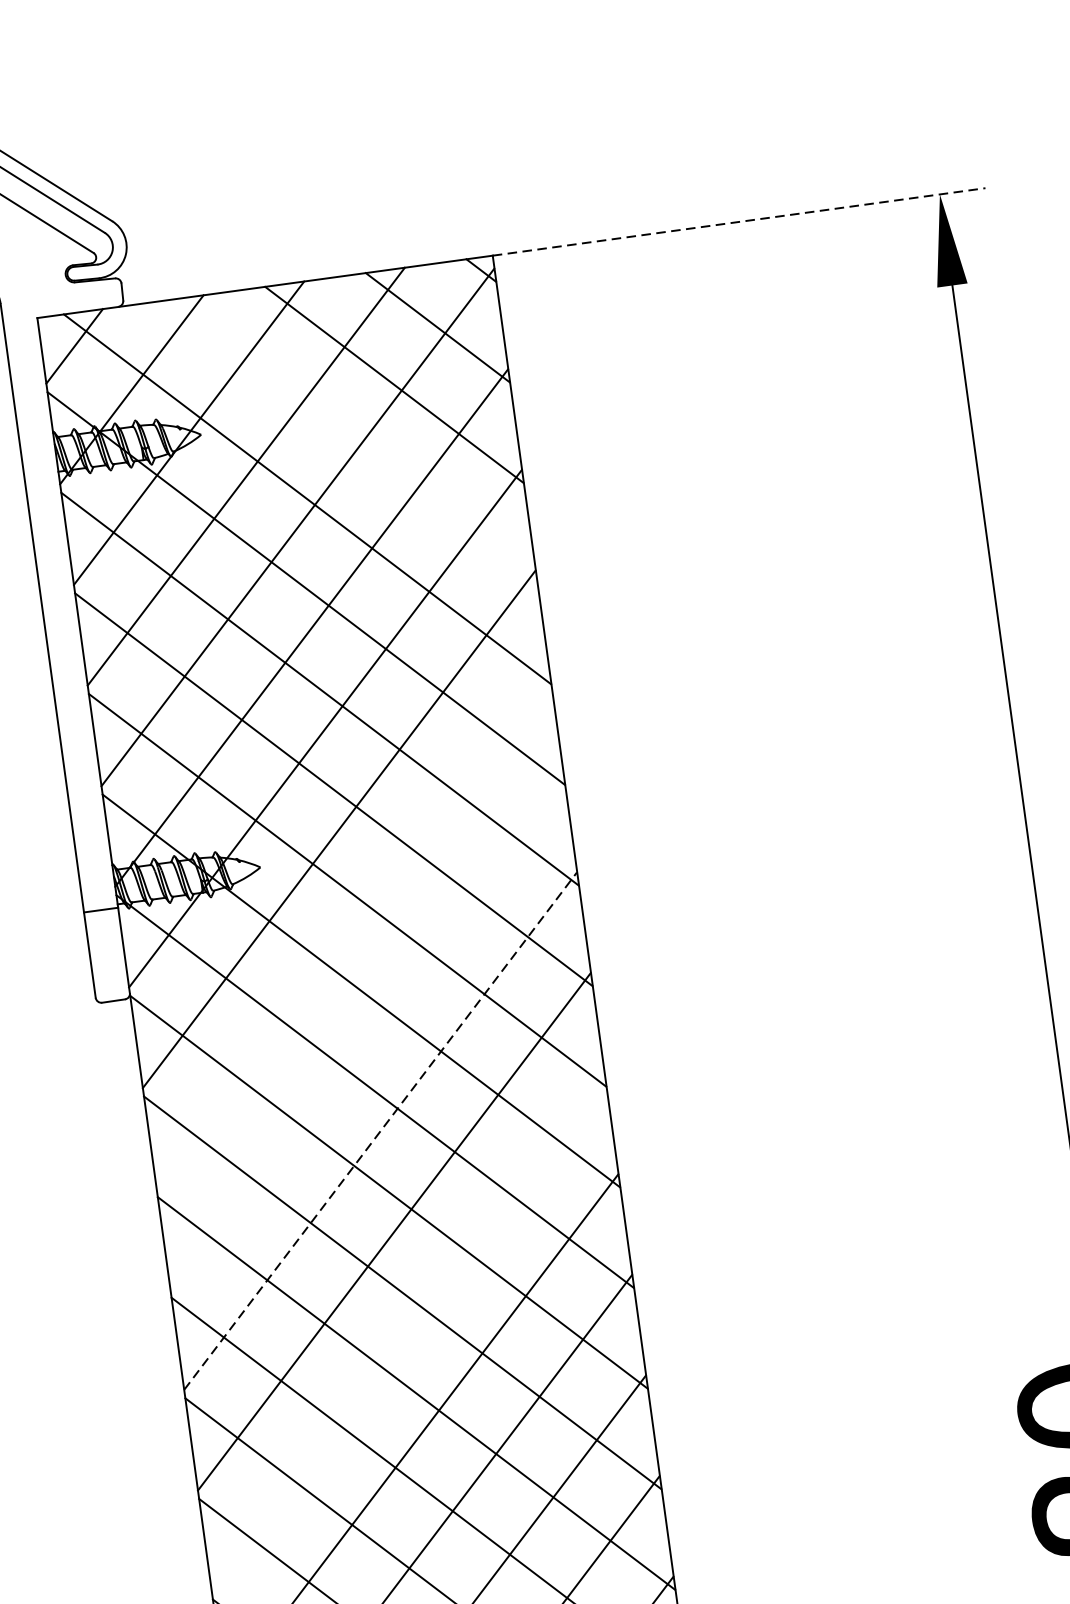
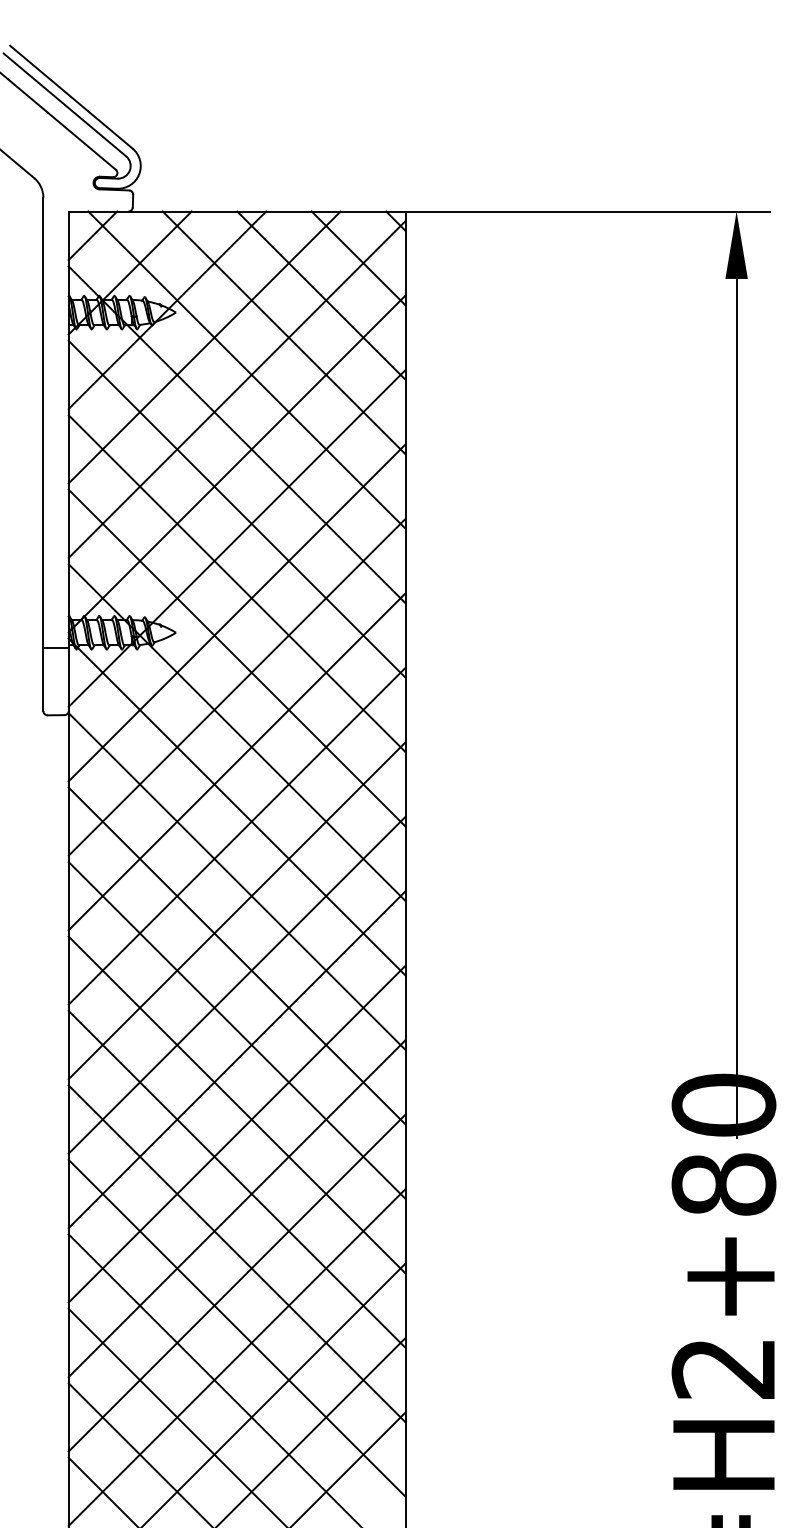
line: (739, 221) -> (588, 211), dashed -> solid
line: (350, 441) -> (283, 332), added
line: (352, 930) -> (236, 687), added
line: (365, 1030) -> (236, 761), added
line: (381, 1129) -> (237, 835), dashed -> solid
line: (407, 1331) -> (236, 984), added

